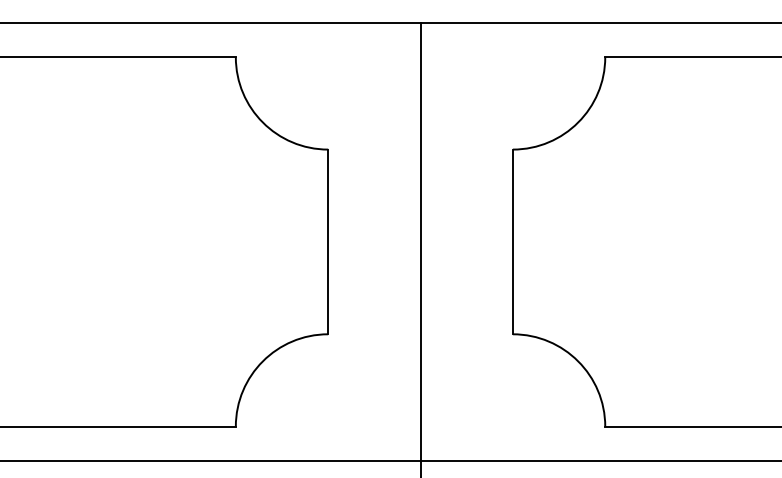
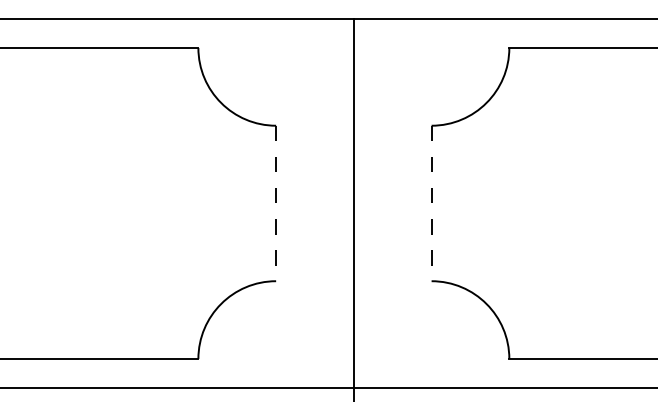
line: (328, 241) -> (276, 203), solid -> dashed
line: (512, 241) -> (431, 203), solid -> dashed

